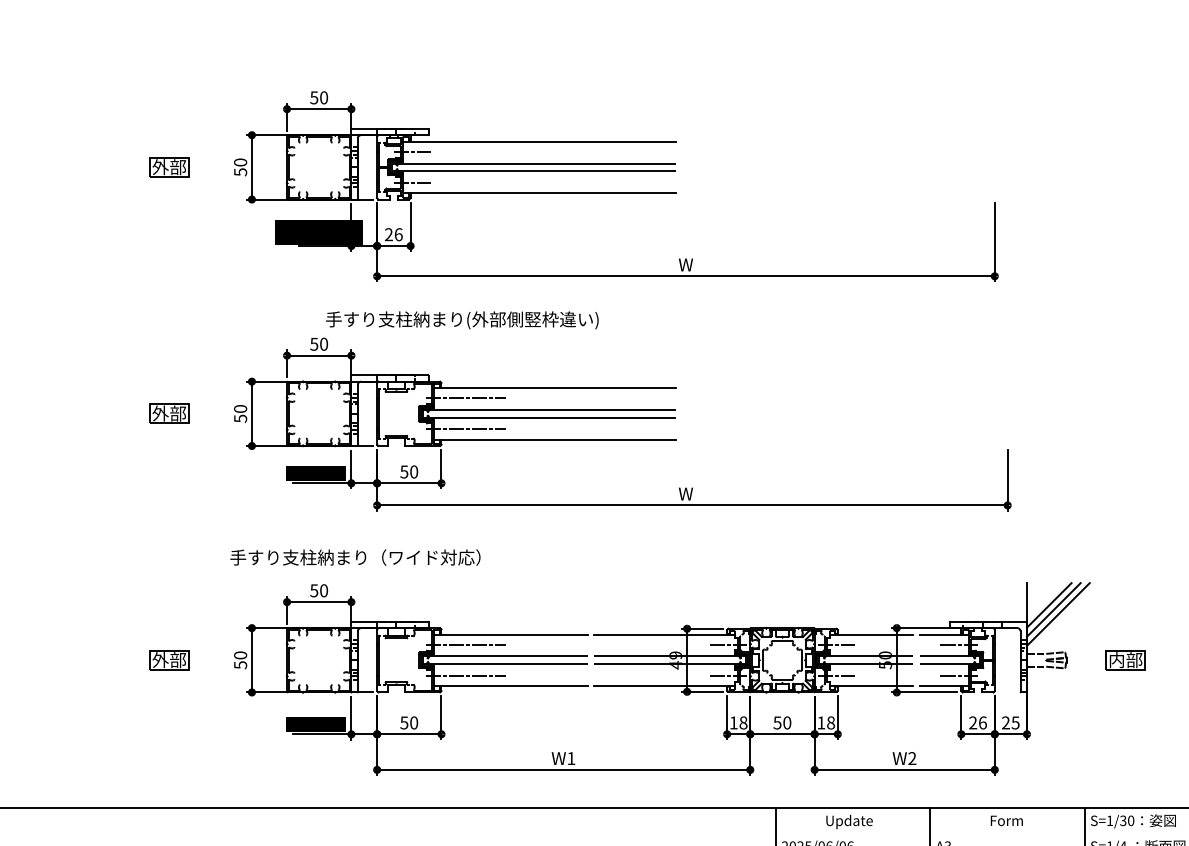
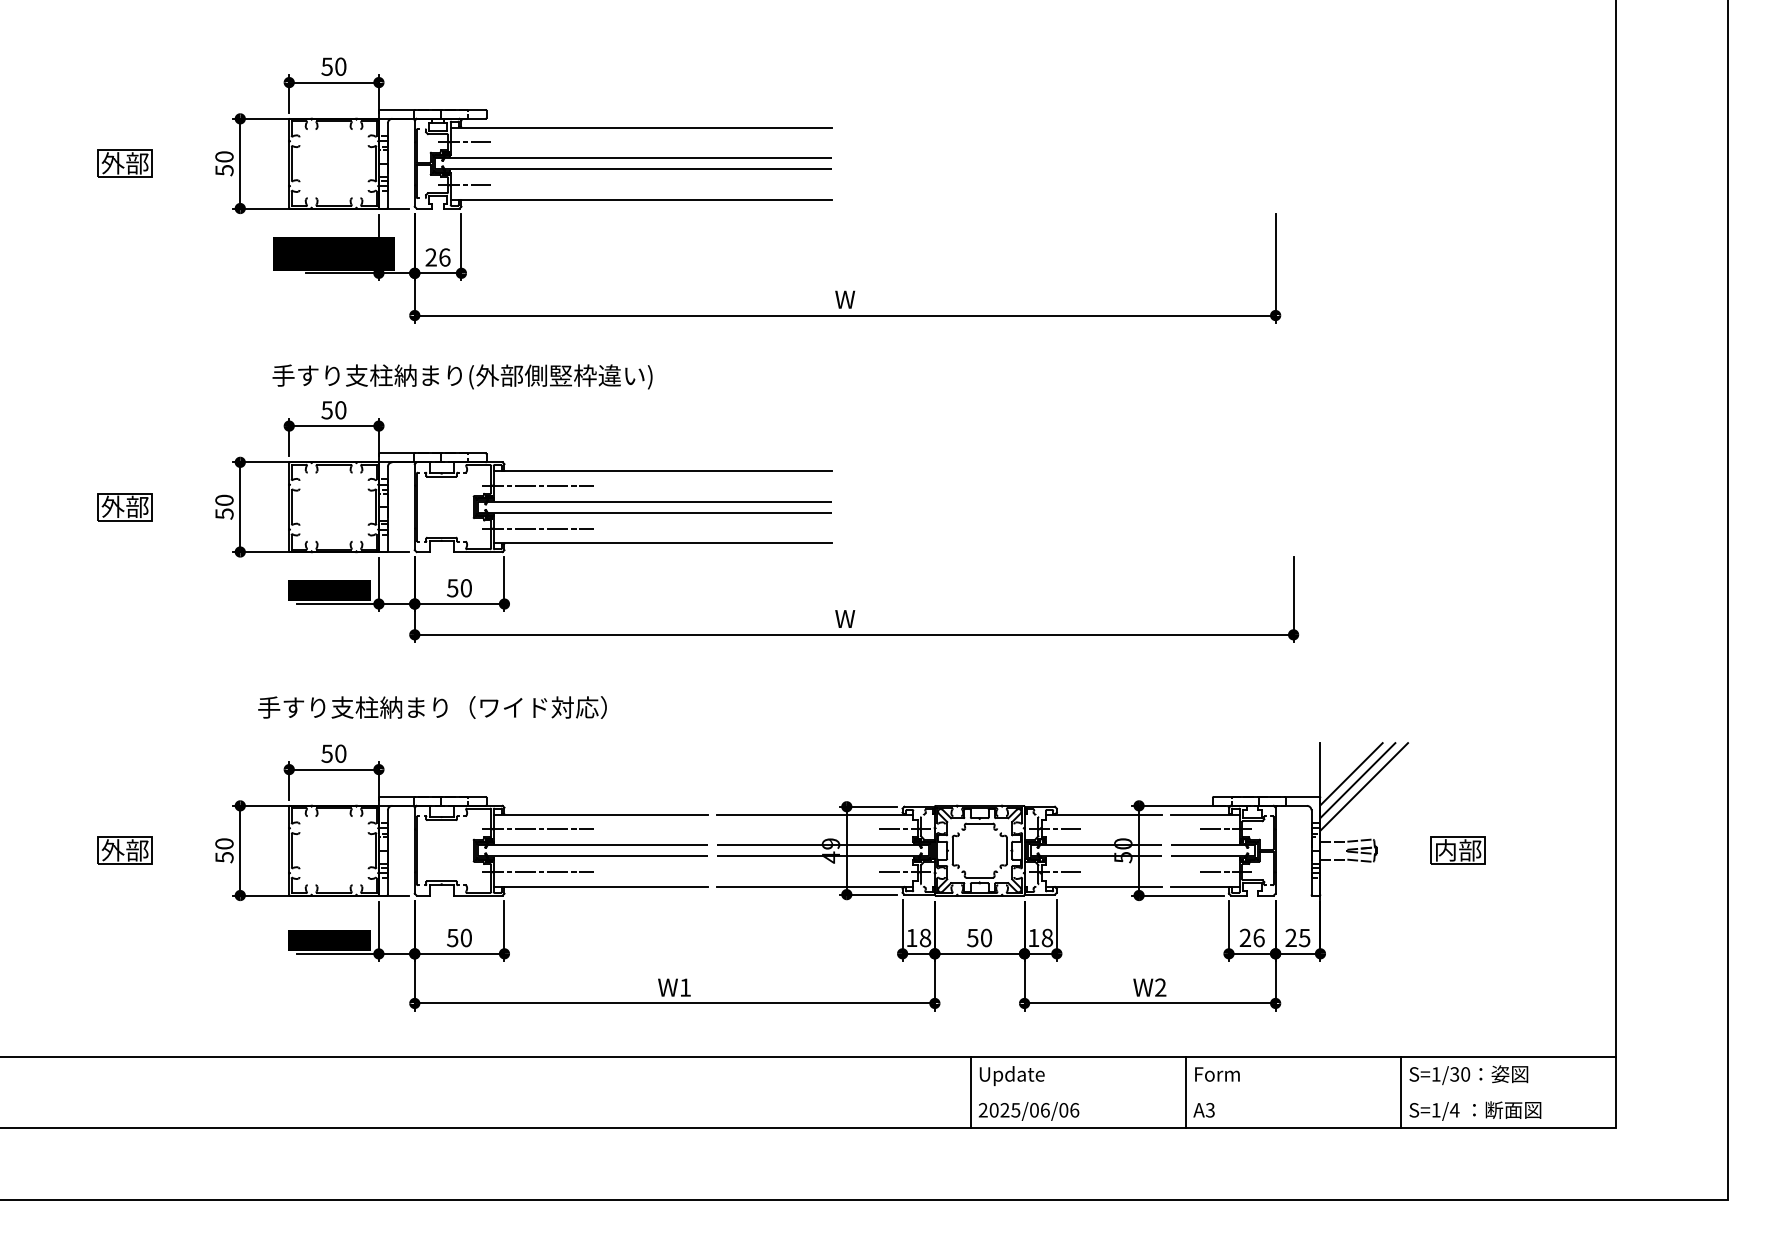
text: (462, 320) -> (462, 376), moved
text: (355, 557) -> (432, 707), moved
text: (1006, 820) -> (1217, 1074), moved
text: (849, 821) -> (1011, 1075), moved

